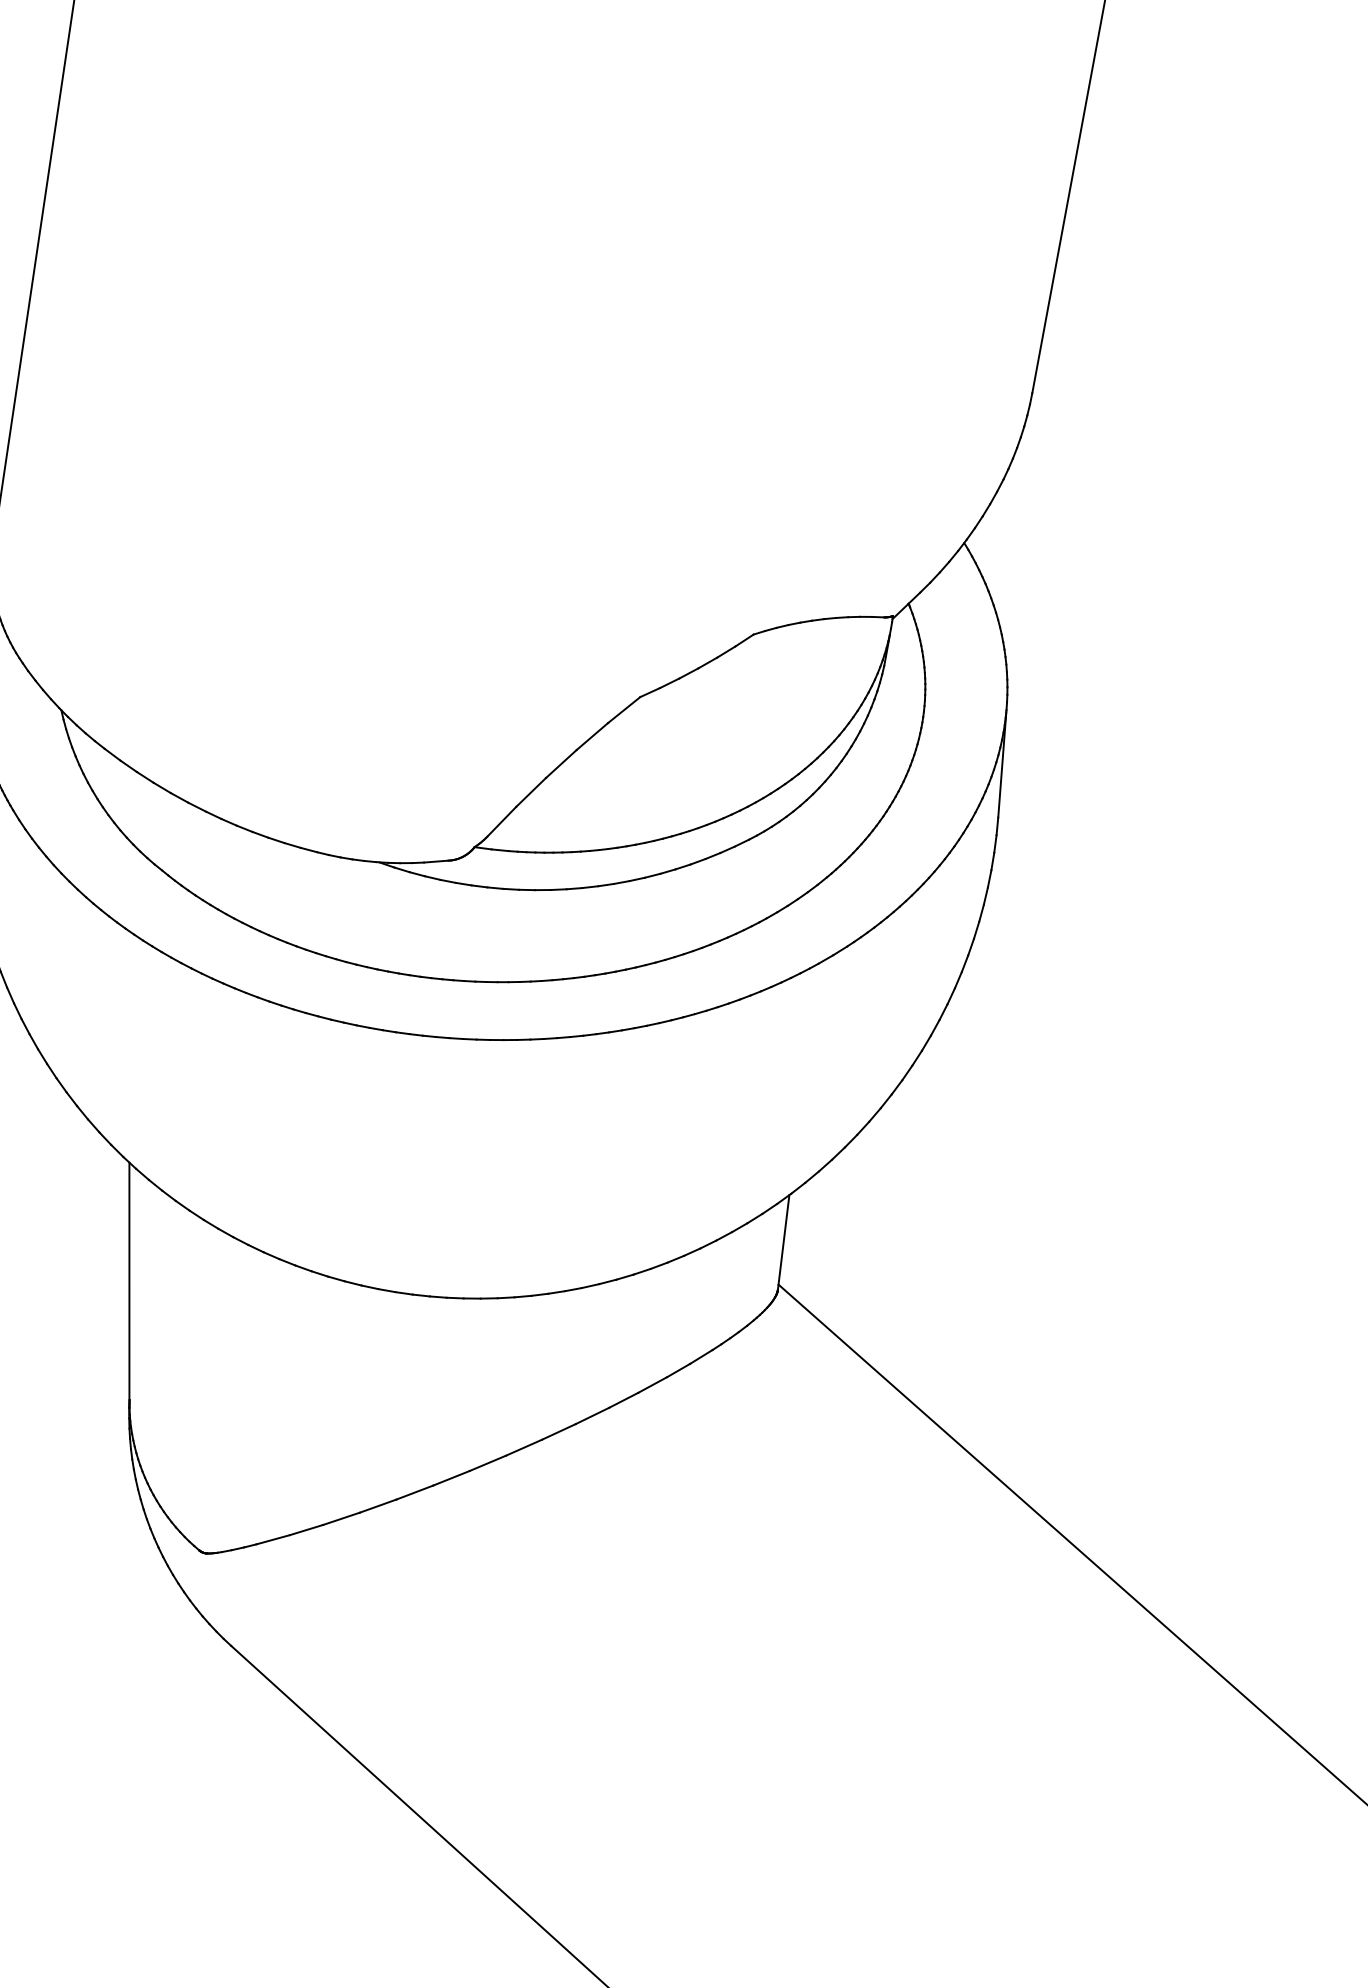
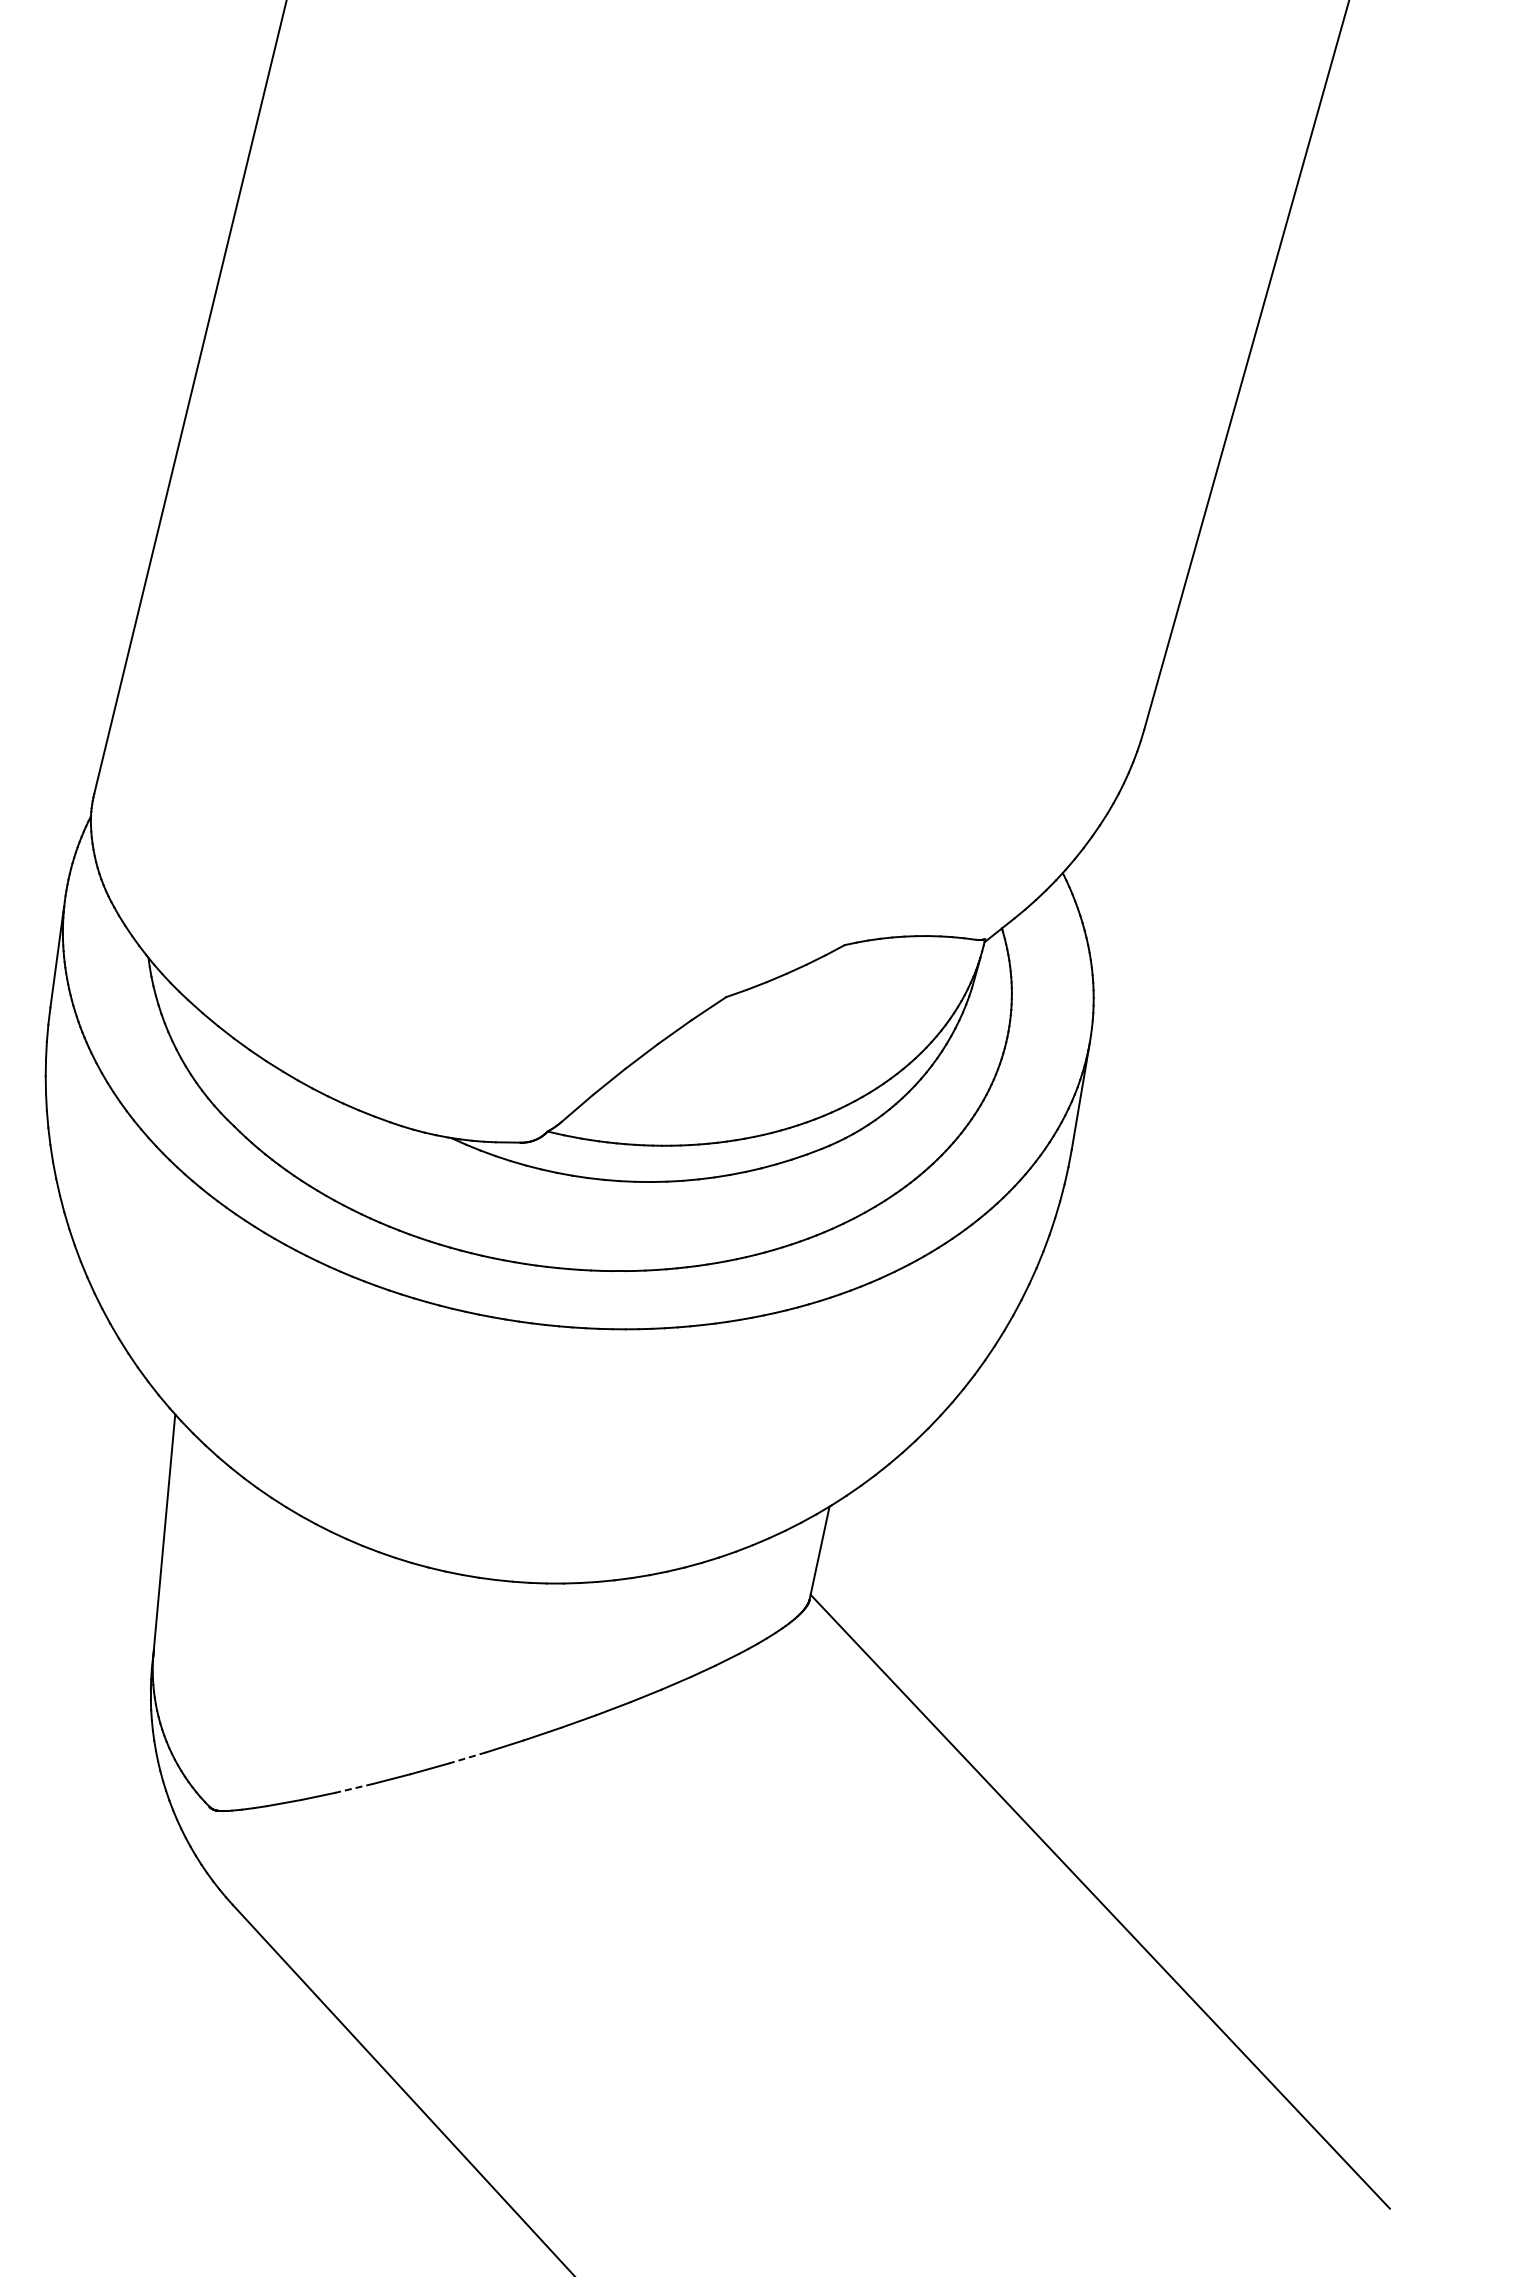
line: (451, 1477) -> (467, 1757), solid -> dashed
line: (340, 1518) -> (353, 1788), solid -> dashed

